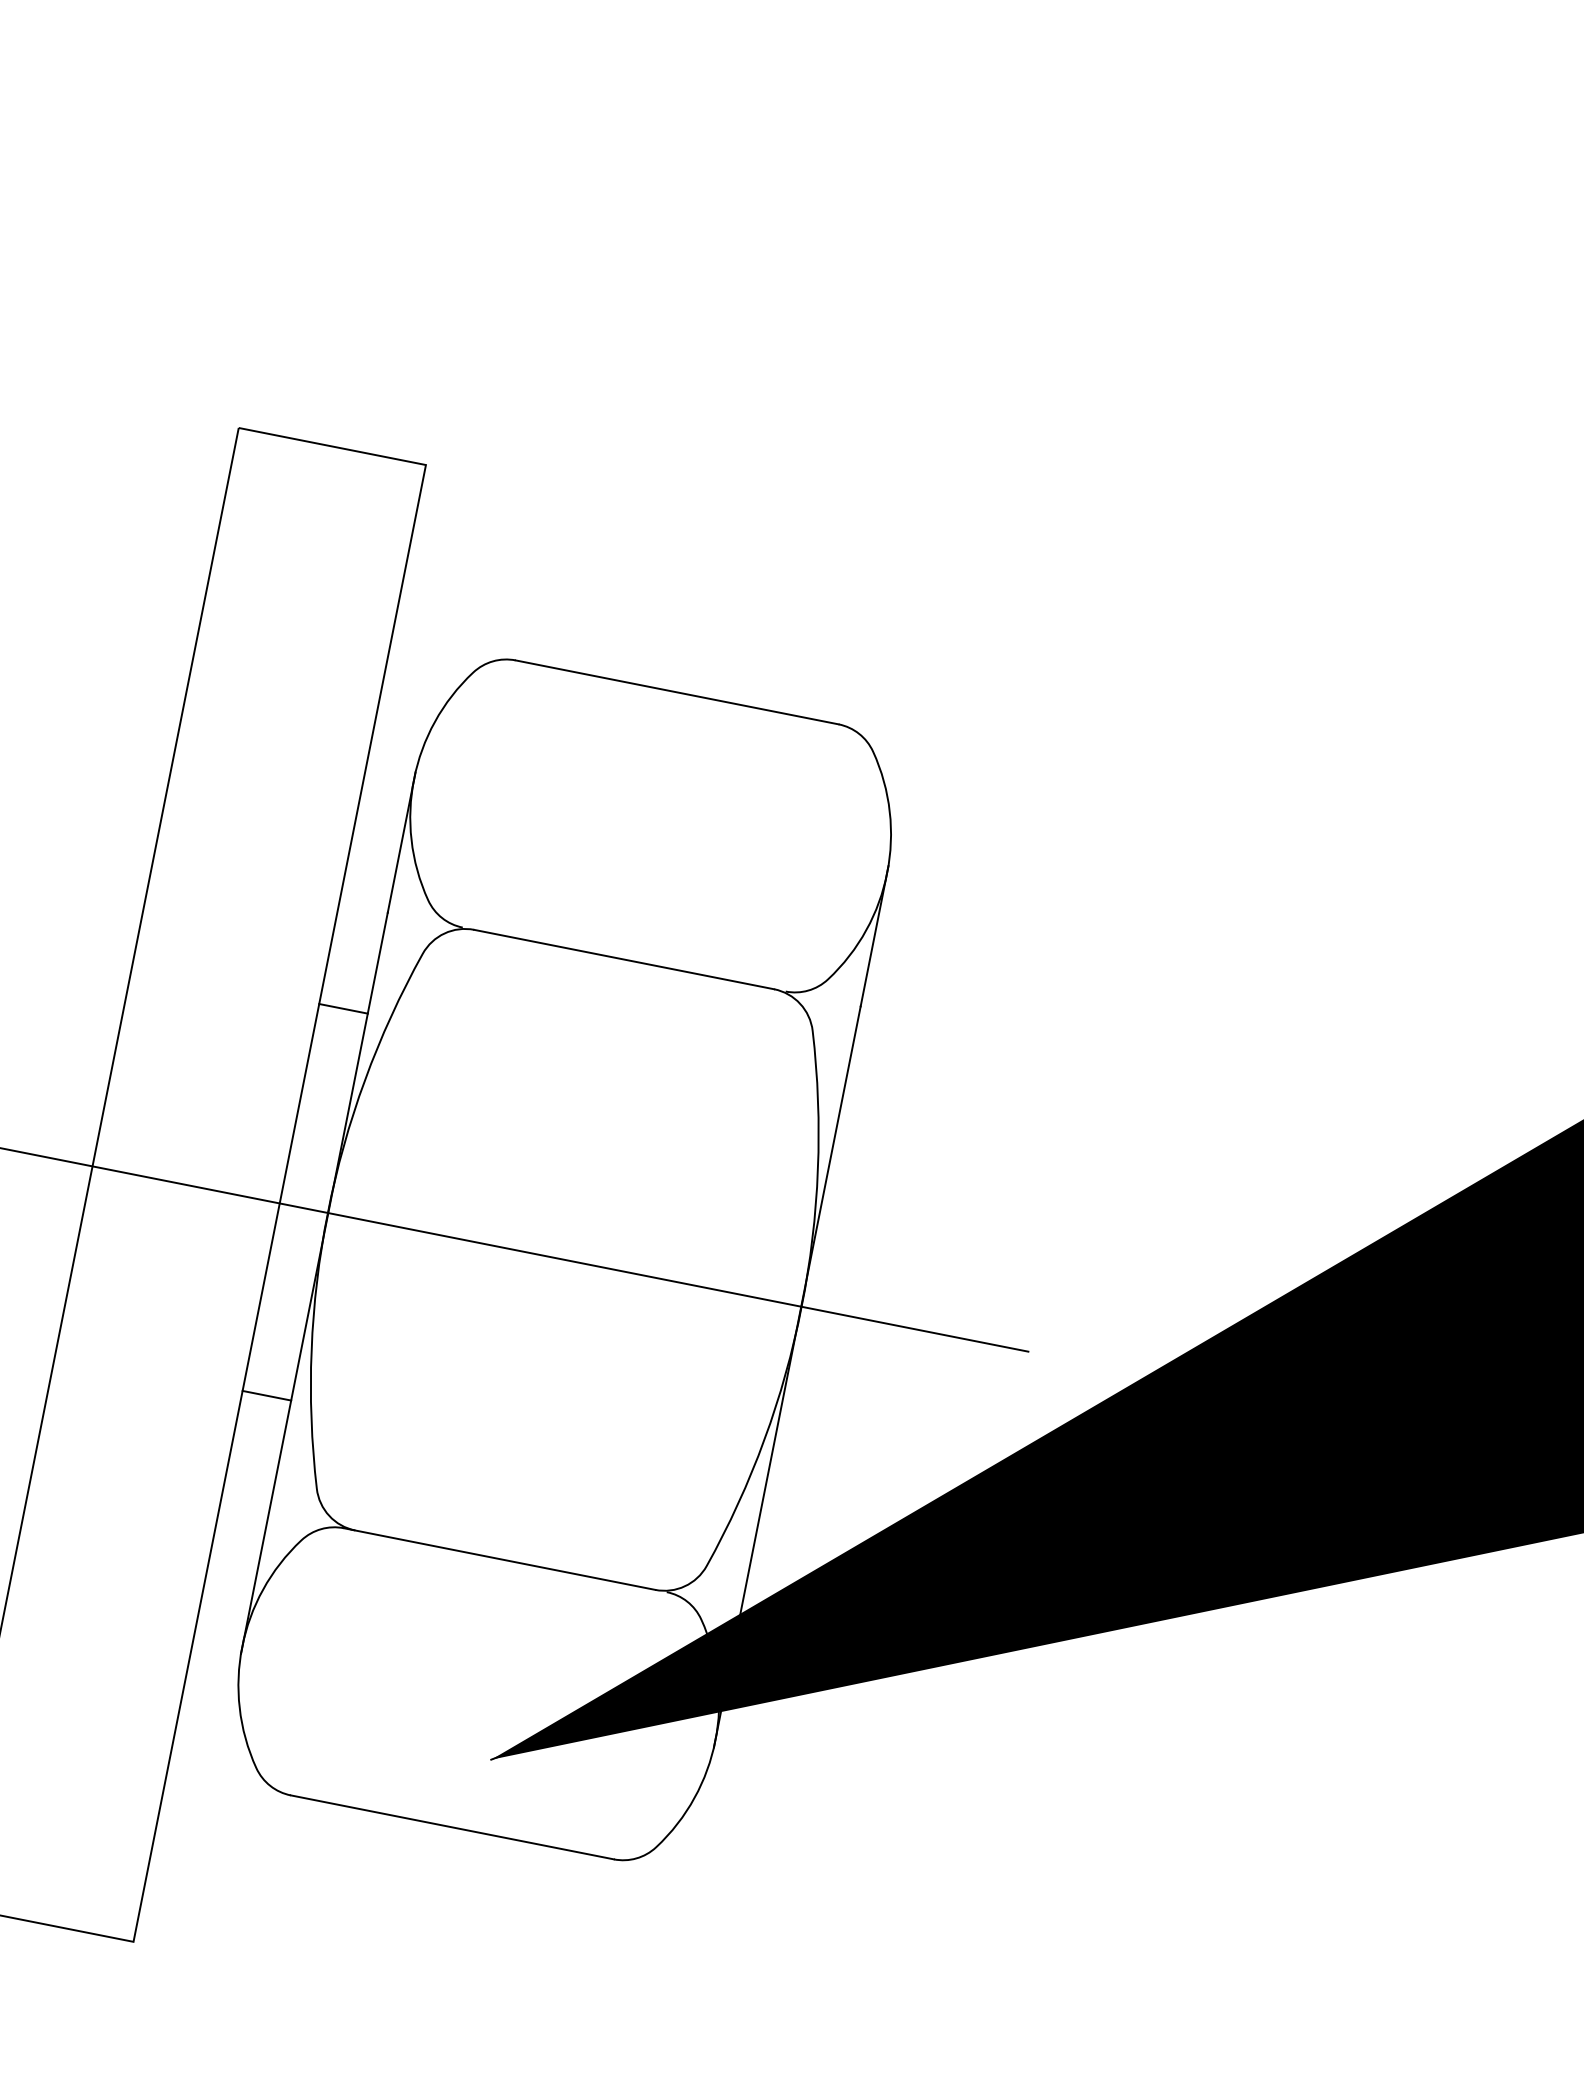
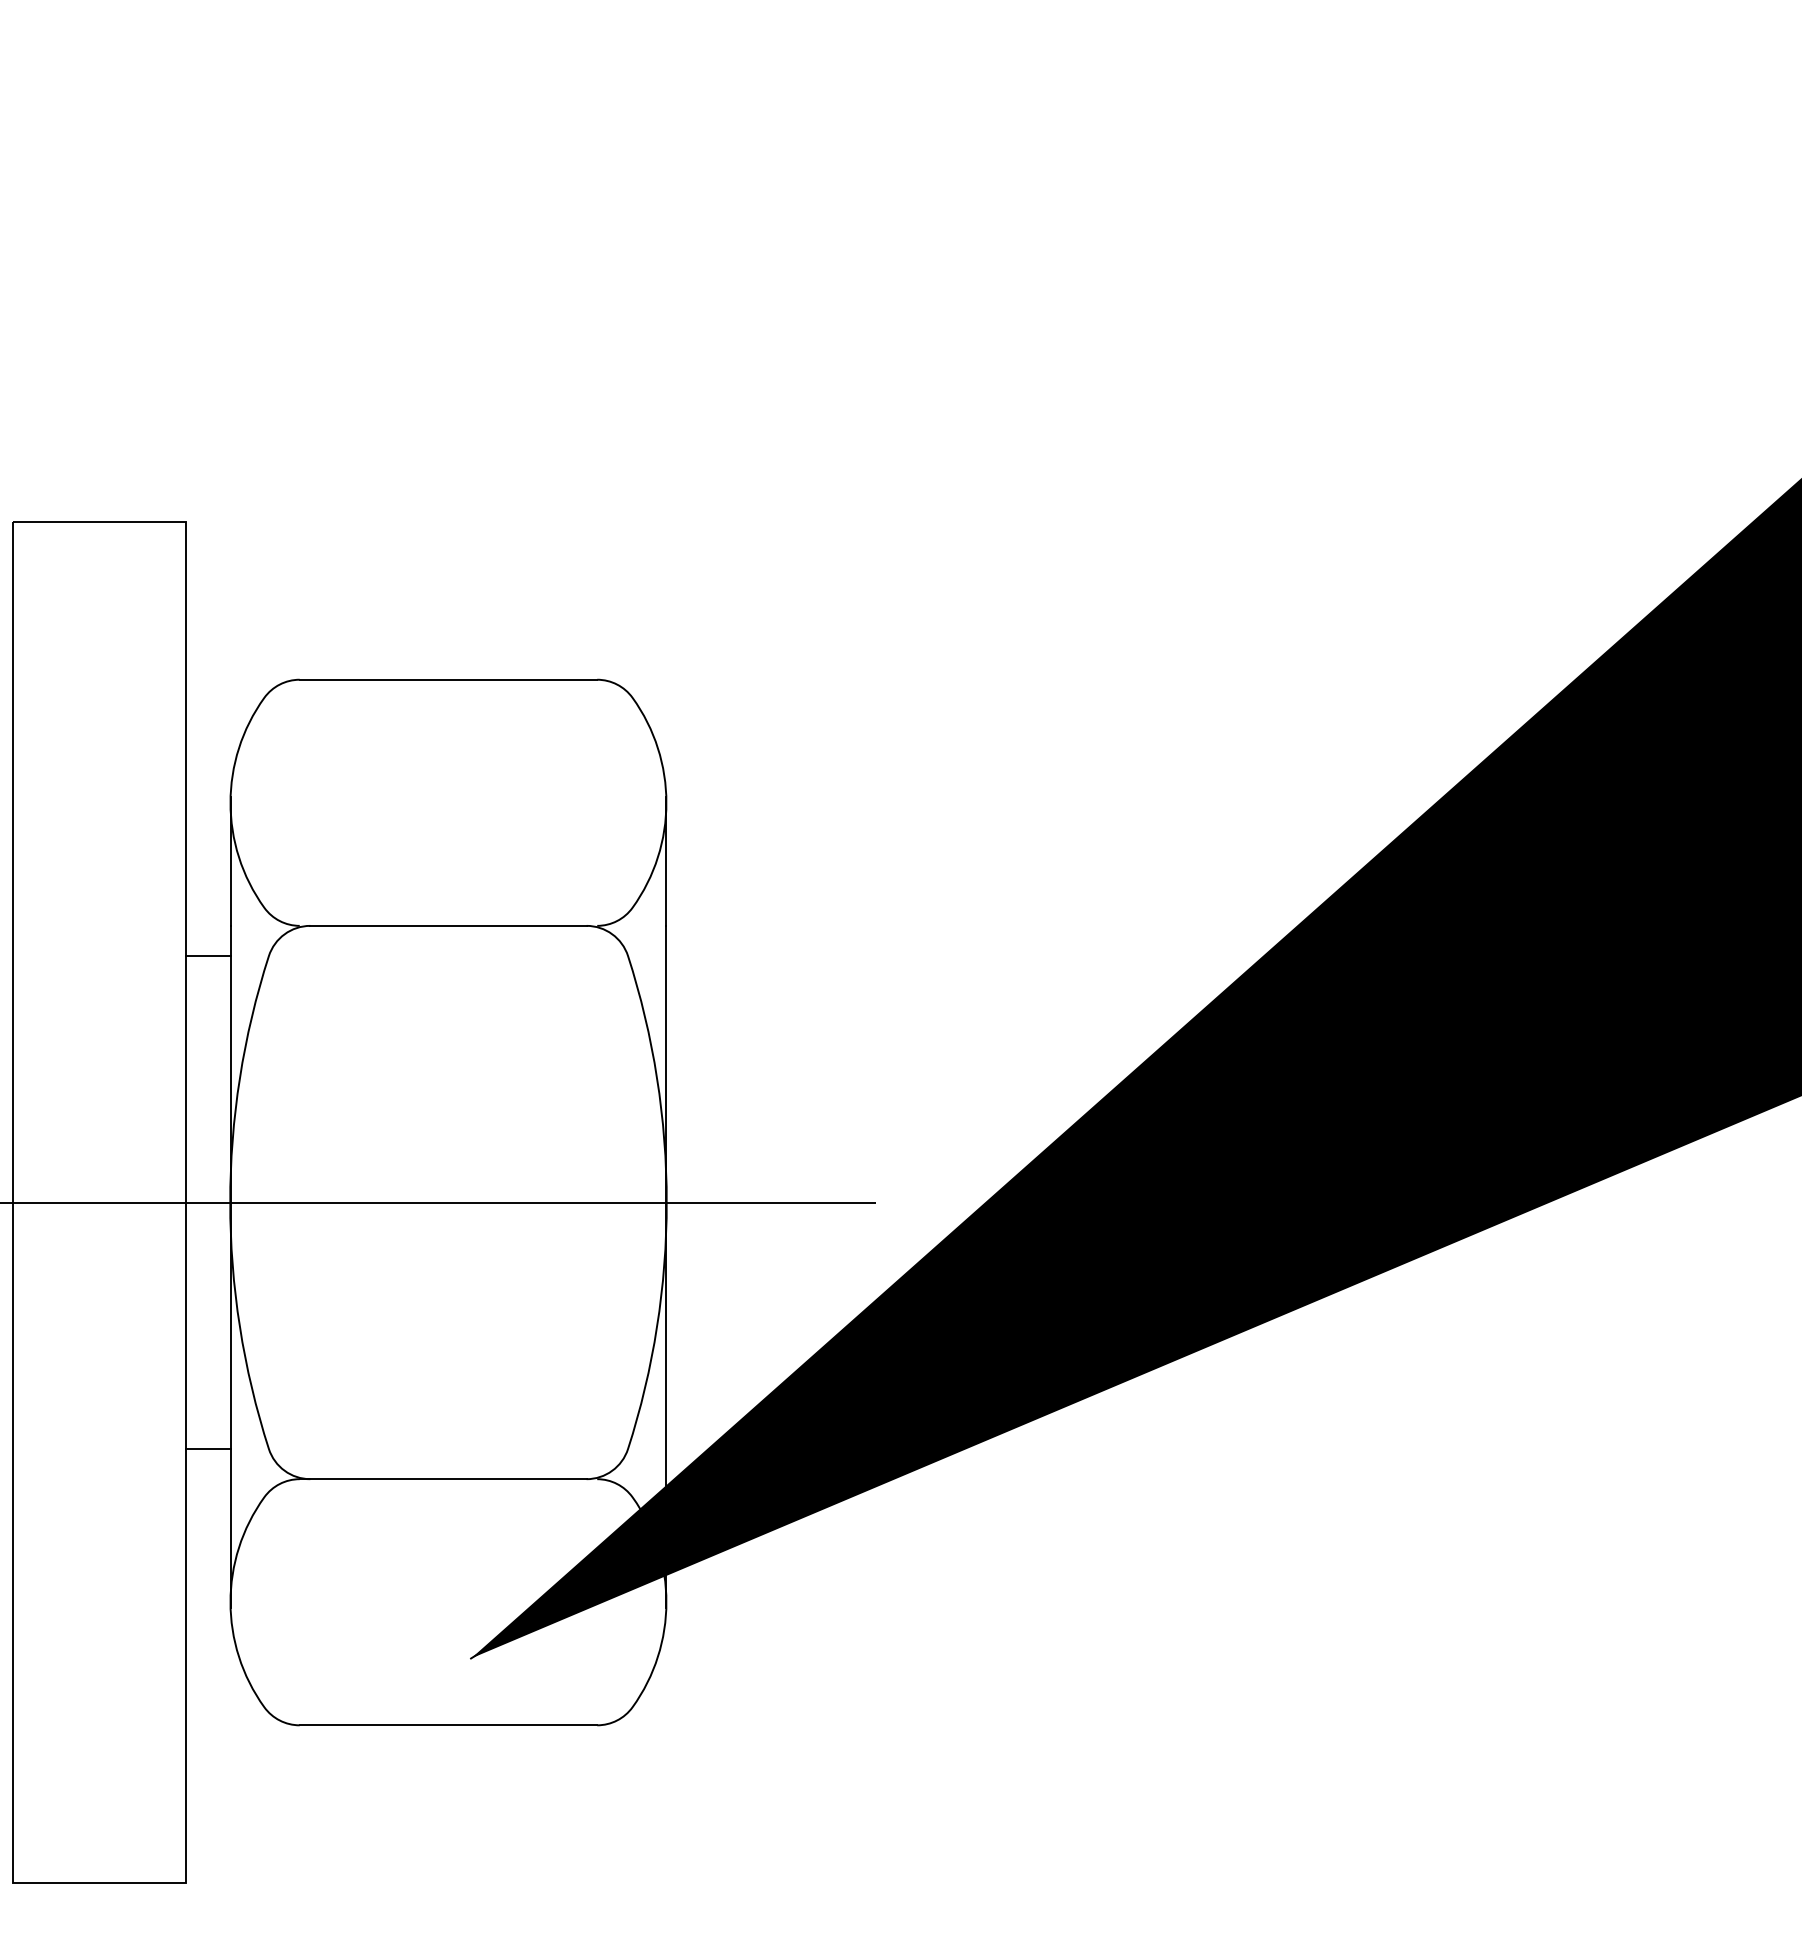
line: (342, 1008) -> (207, 955), moved
line: (265, 1395) -> (207, 1449), moved

